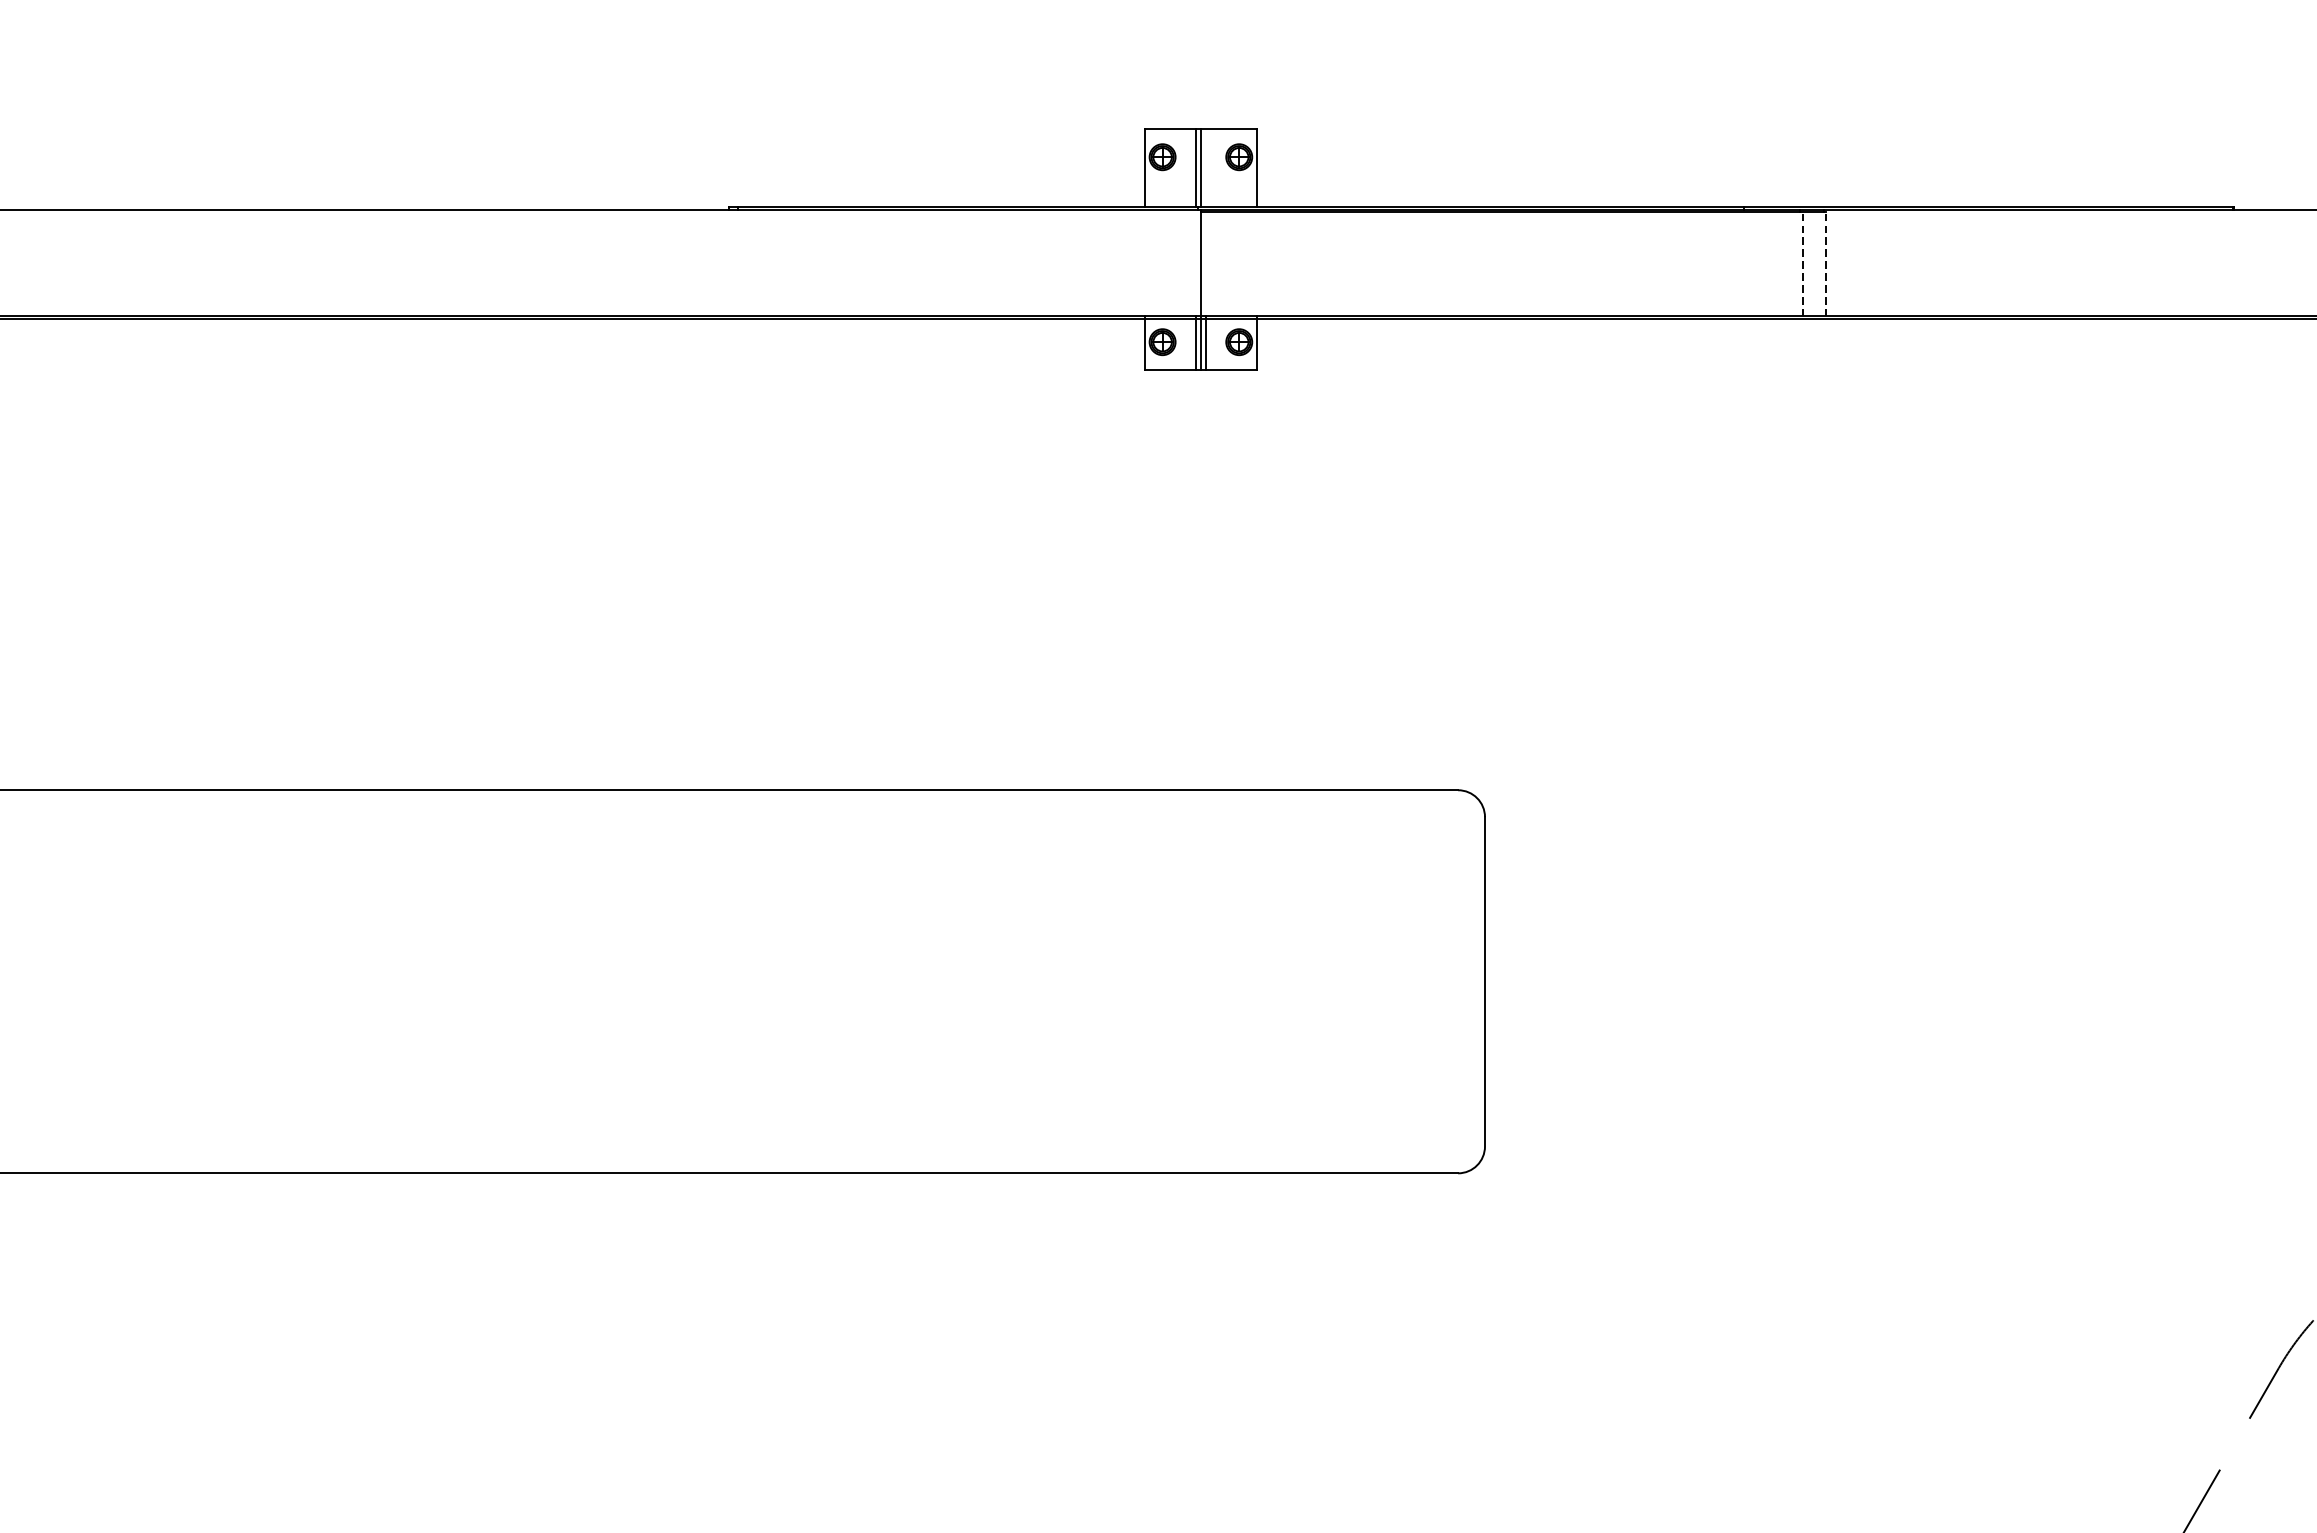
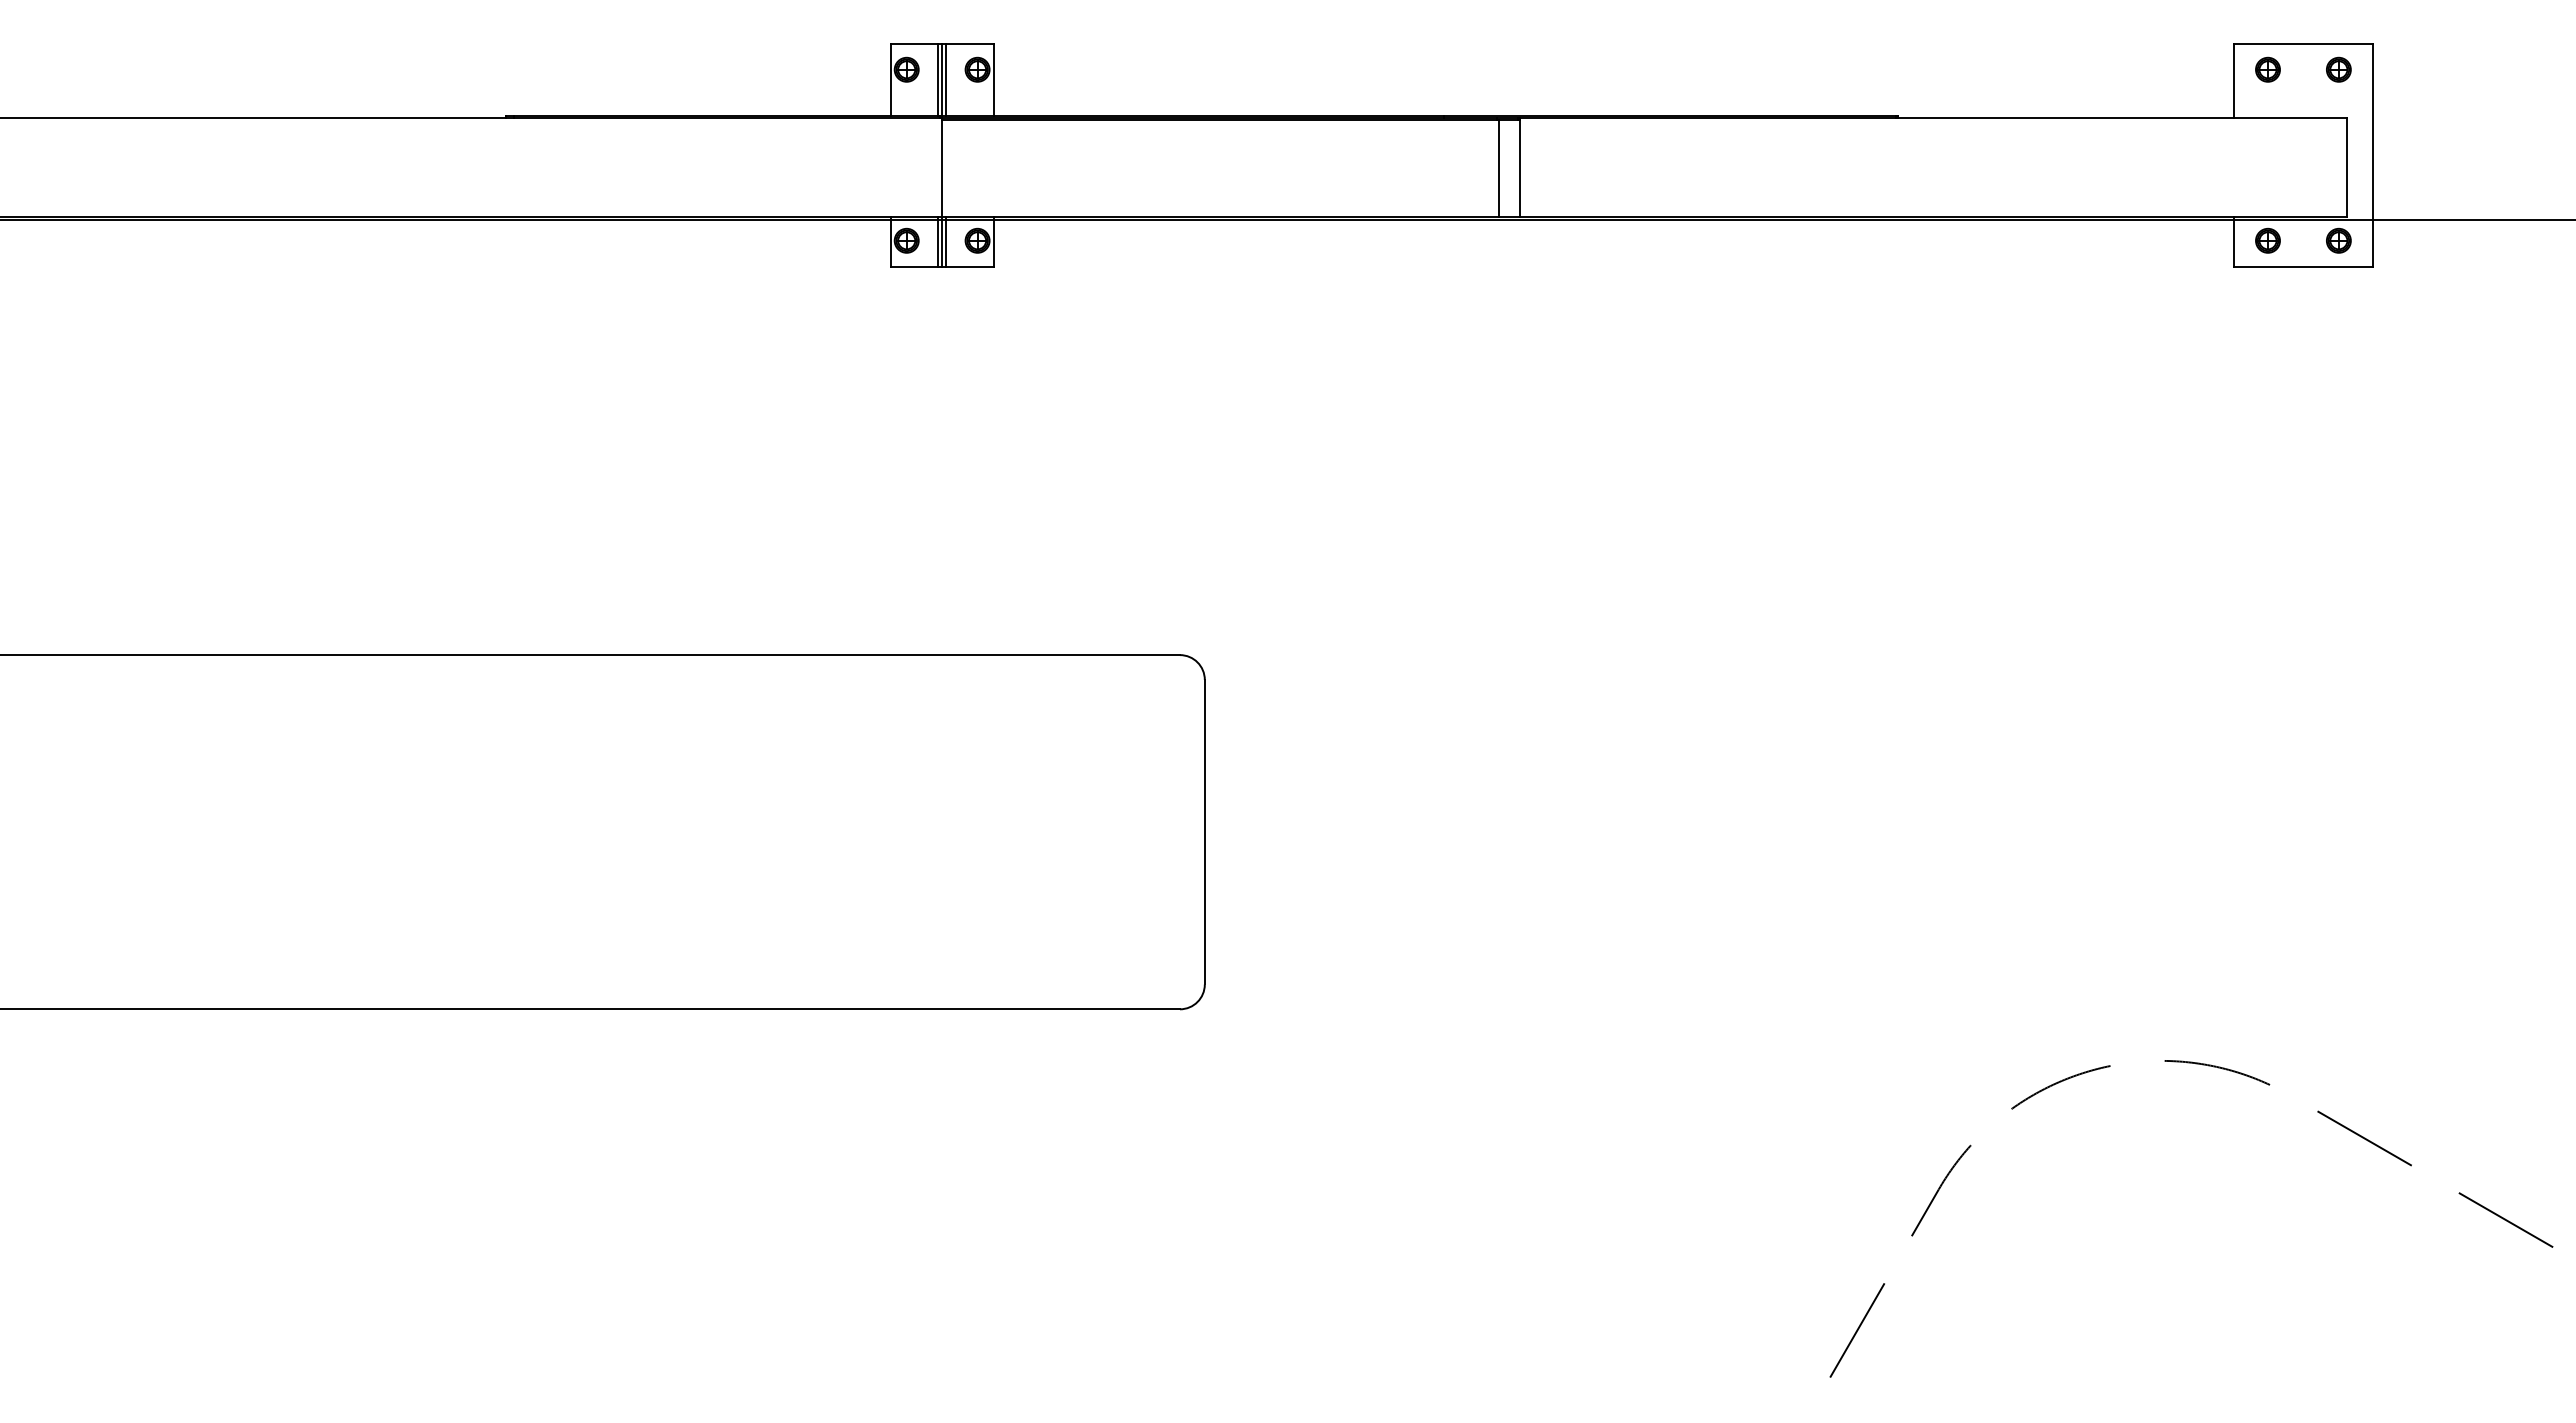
line: (1205, 167) -> (946, 79), added
line: (1826, 262) -> (1520, 167), dashed -> solid
line: (1802, 263) -> (1498, 168), dashed -> solid

